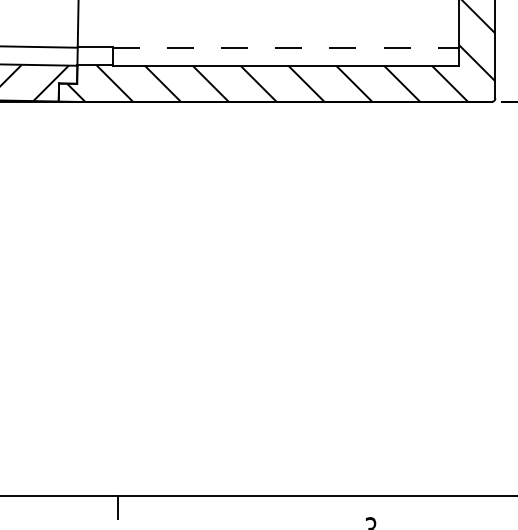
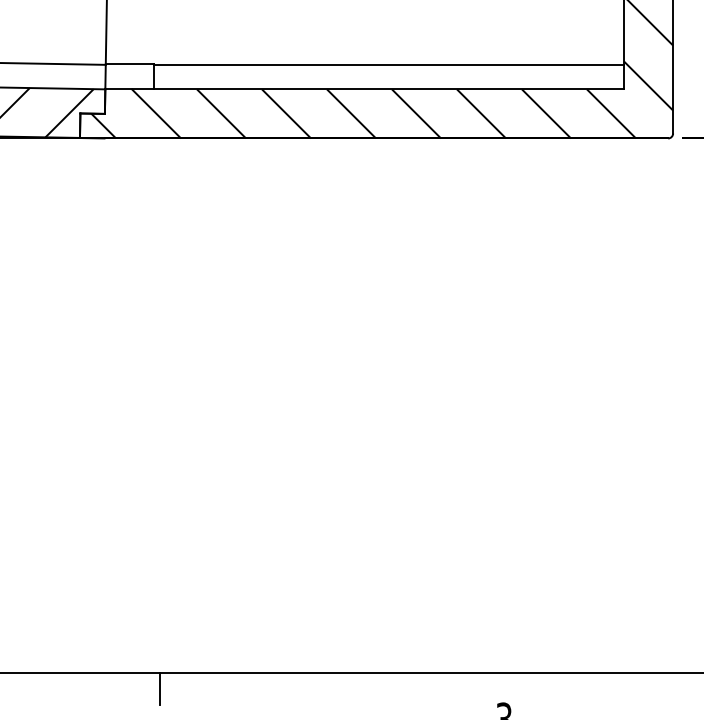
line: (286, 47) -> (389, 64), dashed -> solid

